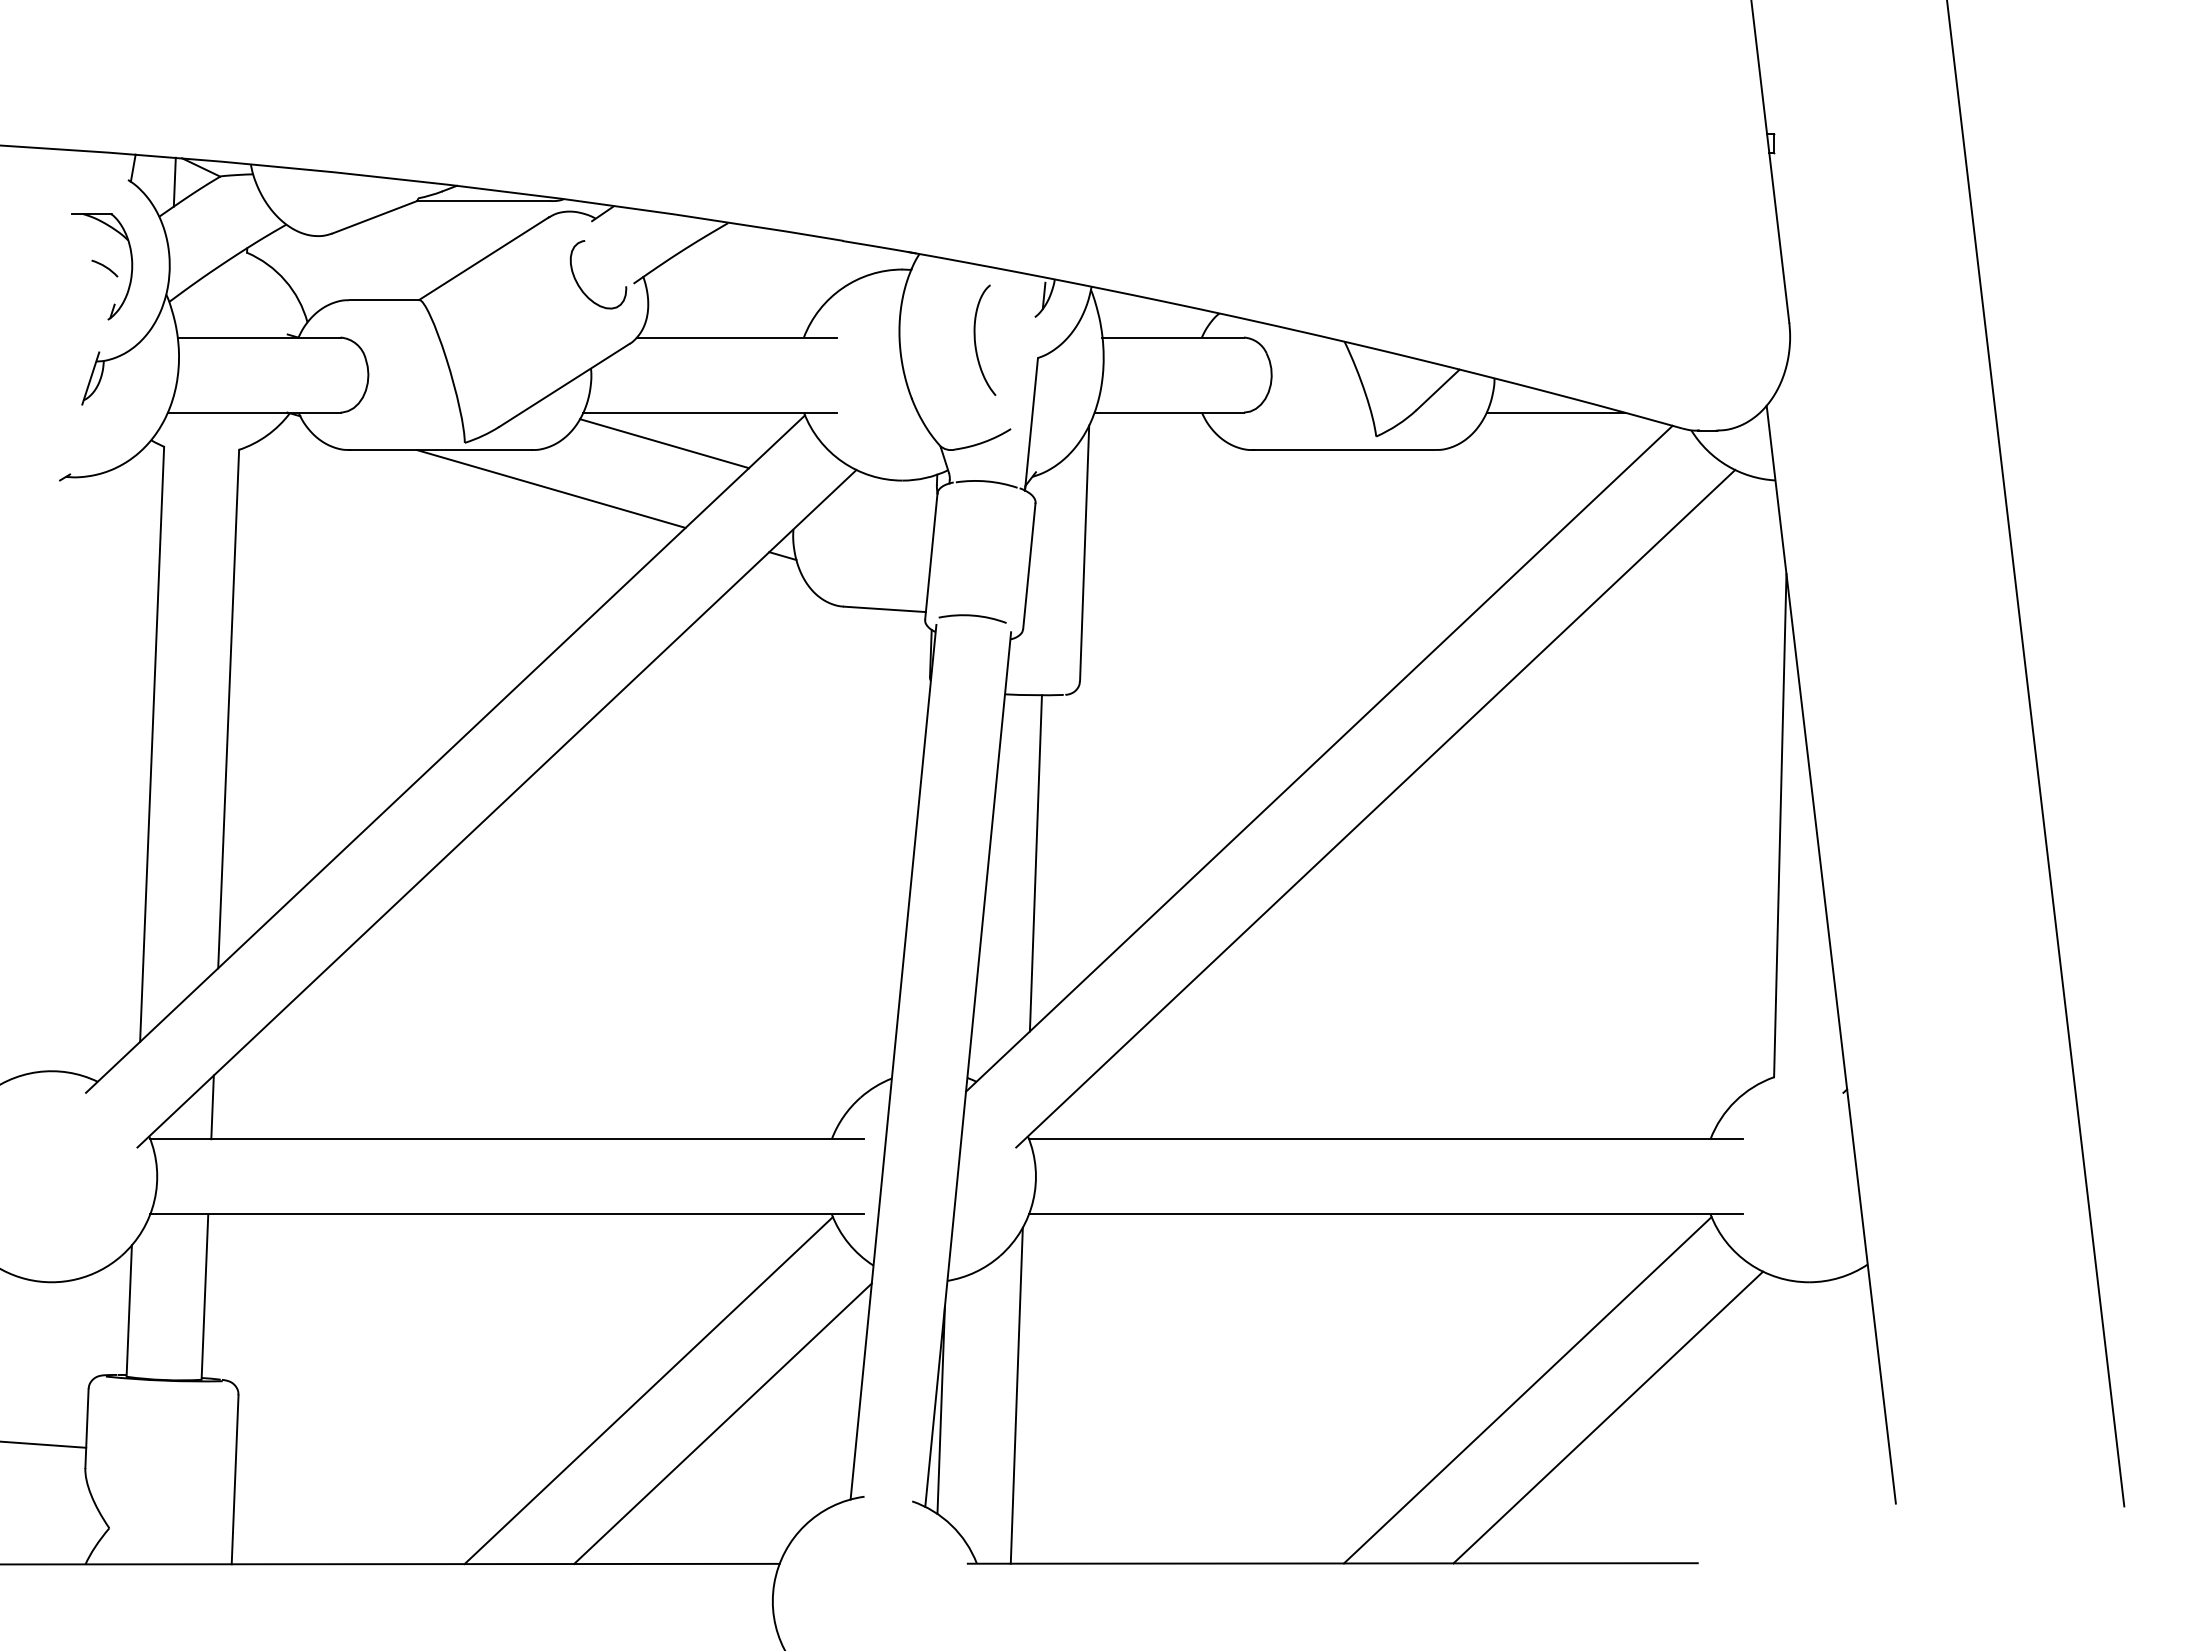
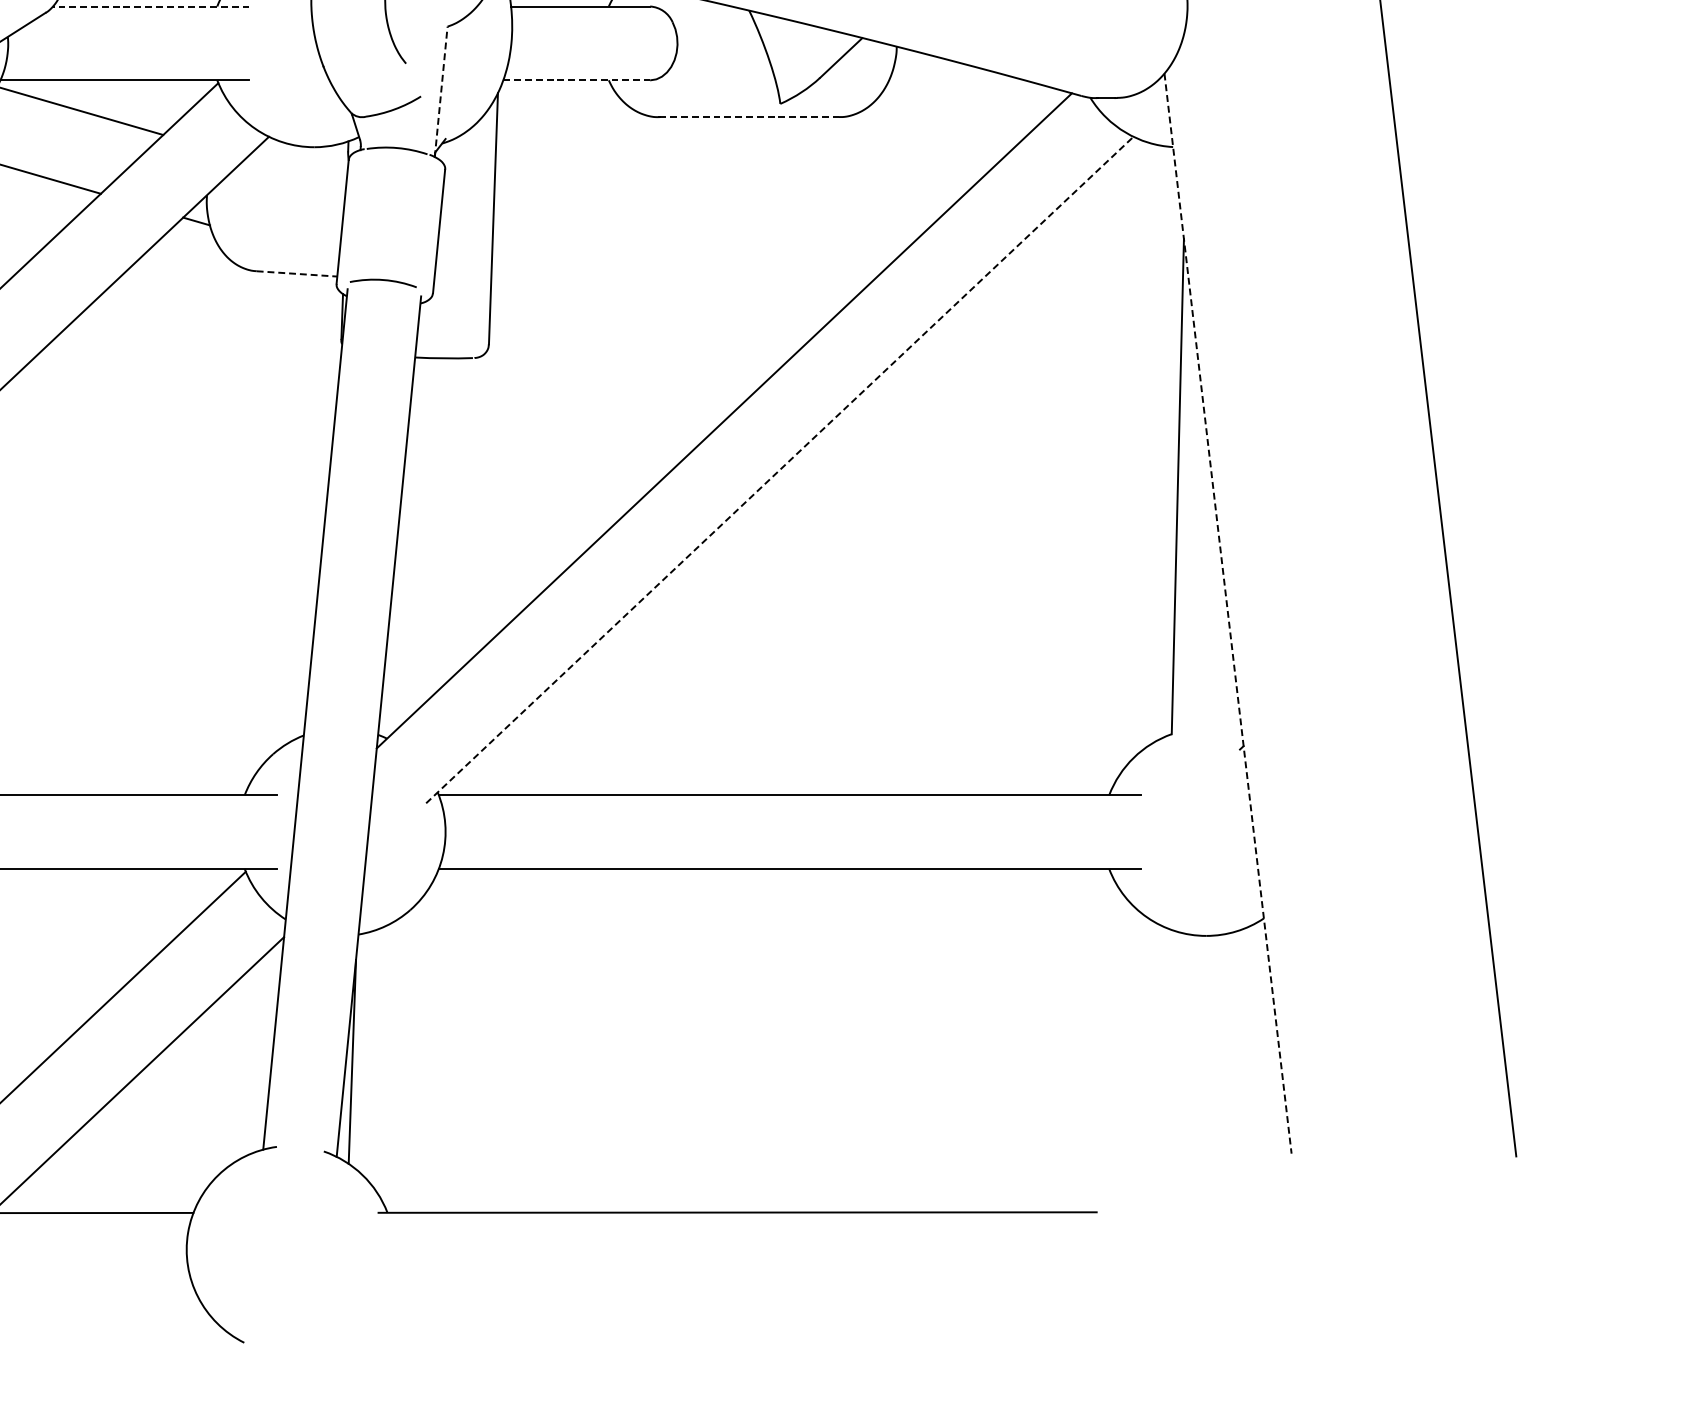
line: (736, 337) -> (150, 6), solid -> dashed
line: (1169, 412) -> (576, 80), solid -> dashed
line: (1555, 412) -> (956, 80), removed
line: (1031, 424) -> (441, 92), solid -> dashed
line: (1344, 450) -> (749, 117), solid -> dashed
line: (885, 609) -> (297, 274), solid -> dashed
line: (1375, 808) -> (779, 469), solid -> dashed
line: (1035, 863) -> (445, 523), removed
line: (1831, 954) -> (1228, 613), solid -> dashed
line: (1527, 1390) -> (929, 1042), removed
line: (1016, 1395) -> (426, 1047), removed
line: (1608, 1417) -> (1008, 1068), removed

